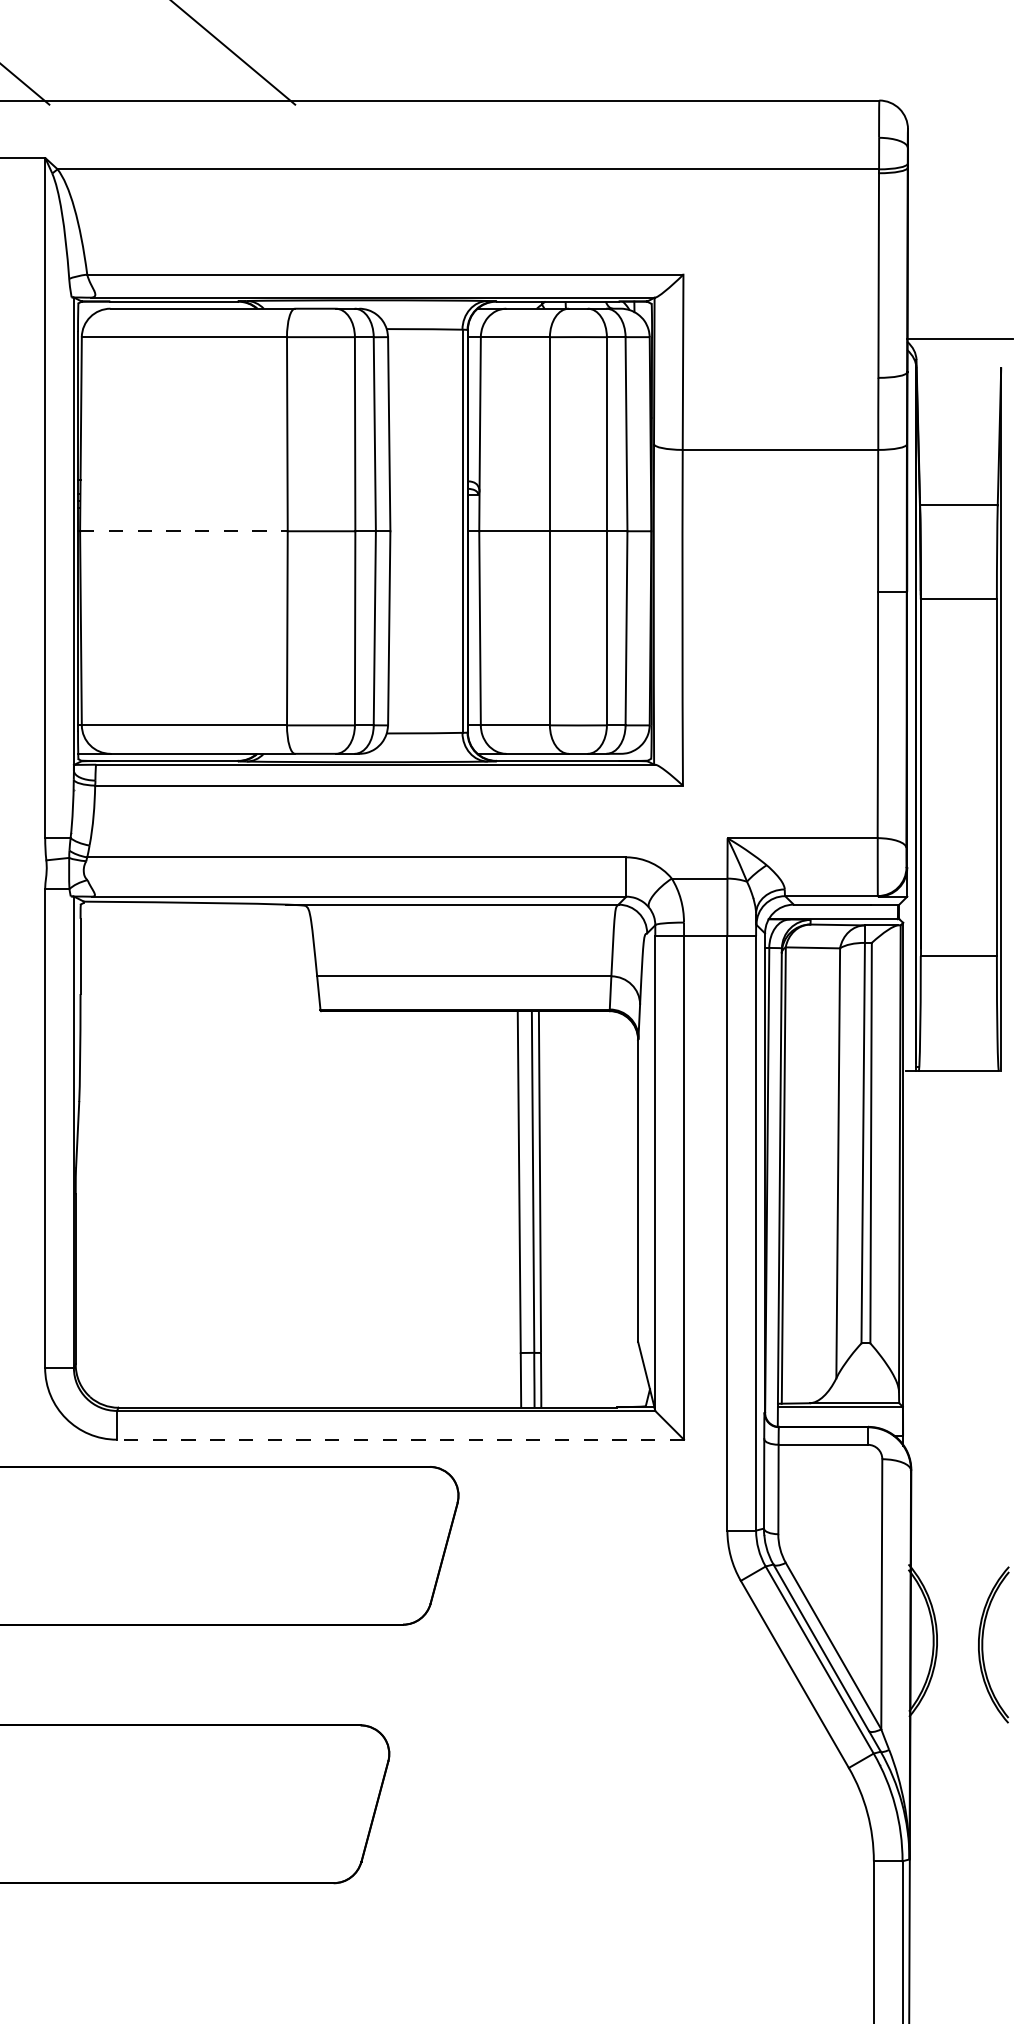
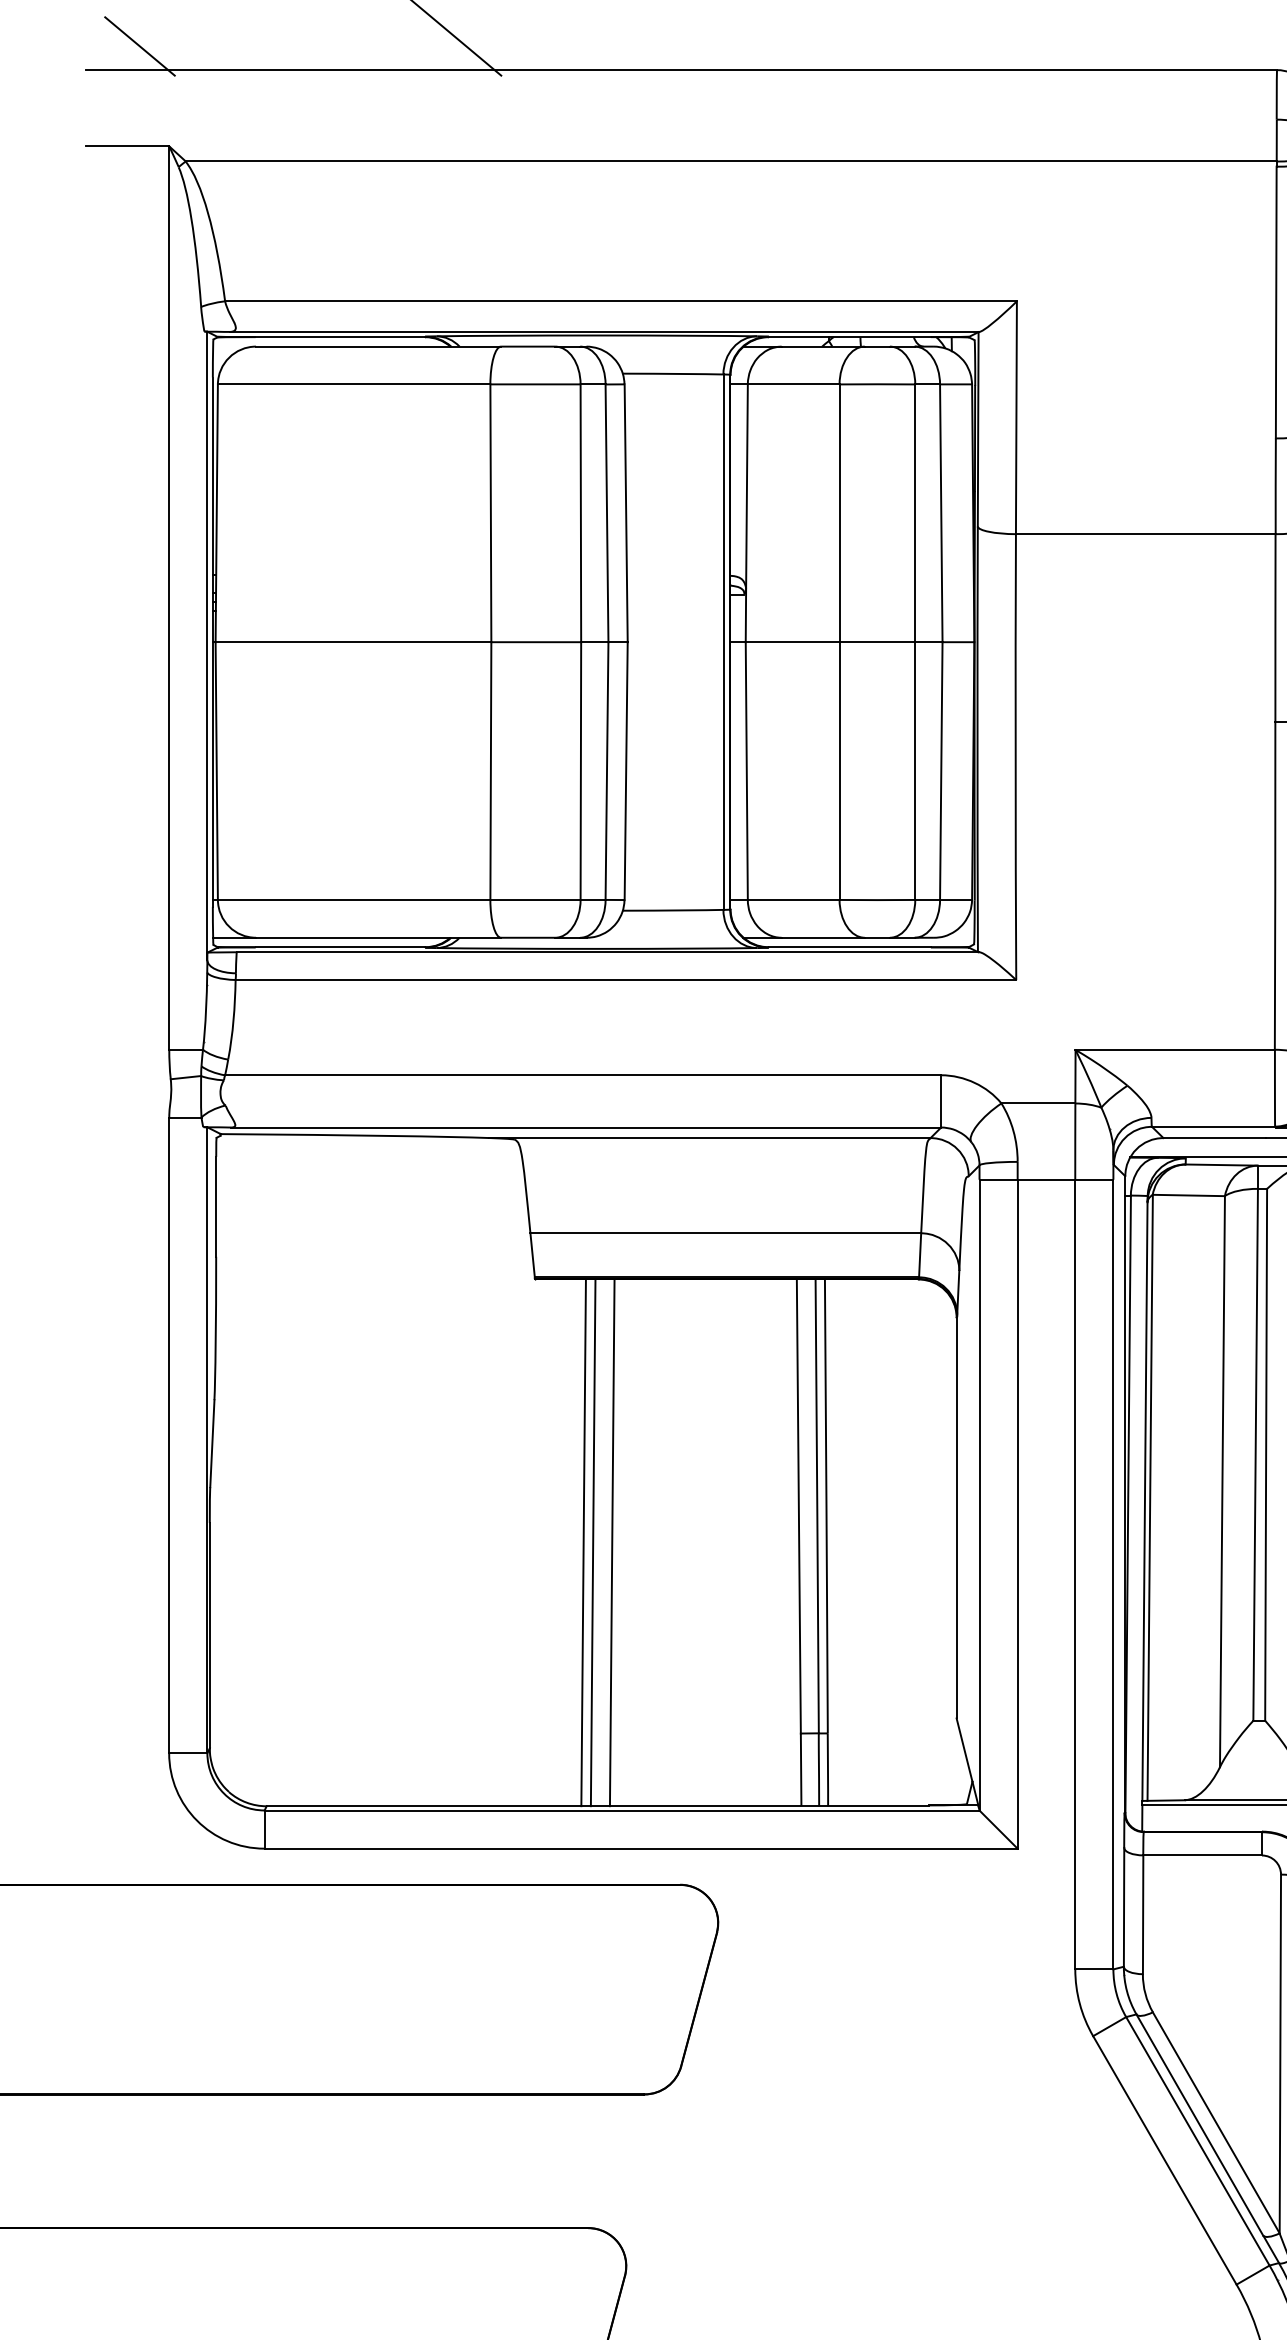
line: (183, 531) -> (352, 642), dashed -> solid
line: (356, 1209) -> (582, 1542), added
line: (364, 1209) -> (593, 1542), added
line: (378, 1209) -> (611, 1542), added
line: (400, 1439) -> (641, 1848), dashed -> solid

